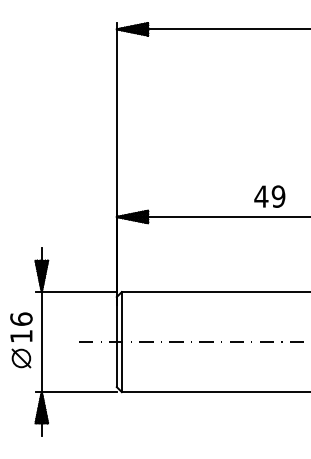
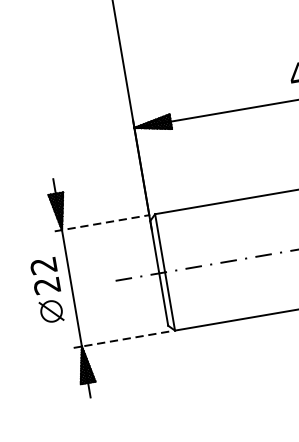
line: (76, 292) -> (102, 223), solid -> dashed
text: (21, 327) -> (45, 275), 16 -> 22
line: (79, 392) -> (125, 339), solid -> dashed

